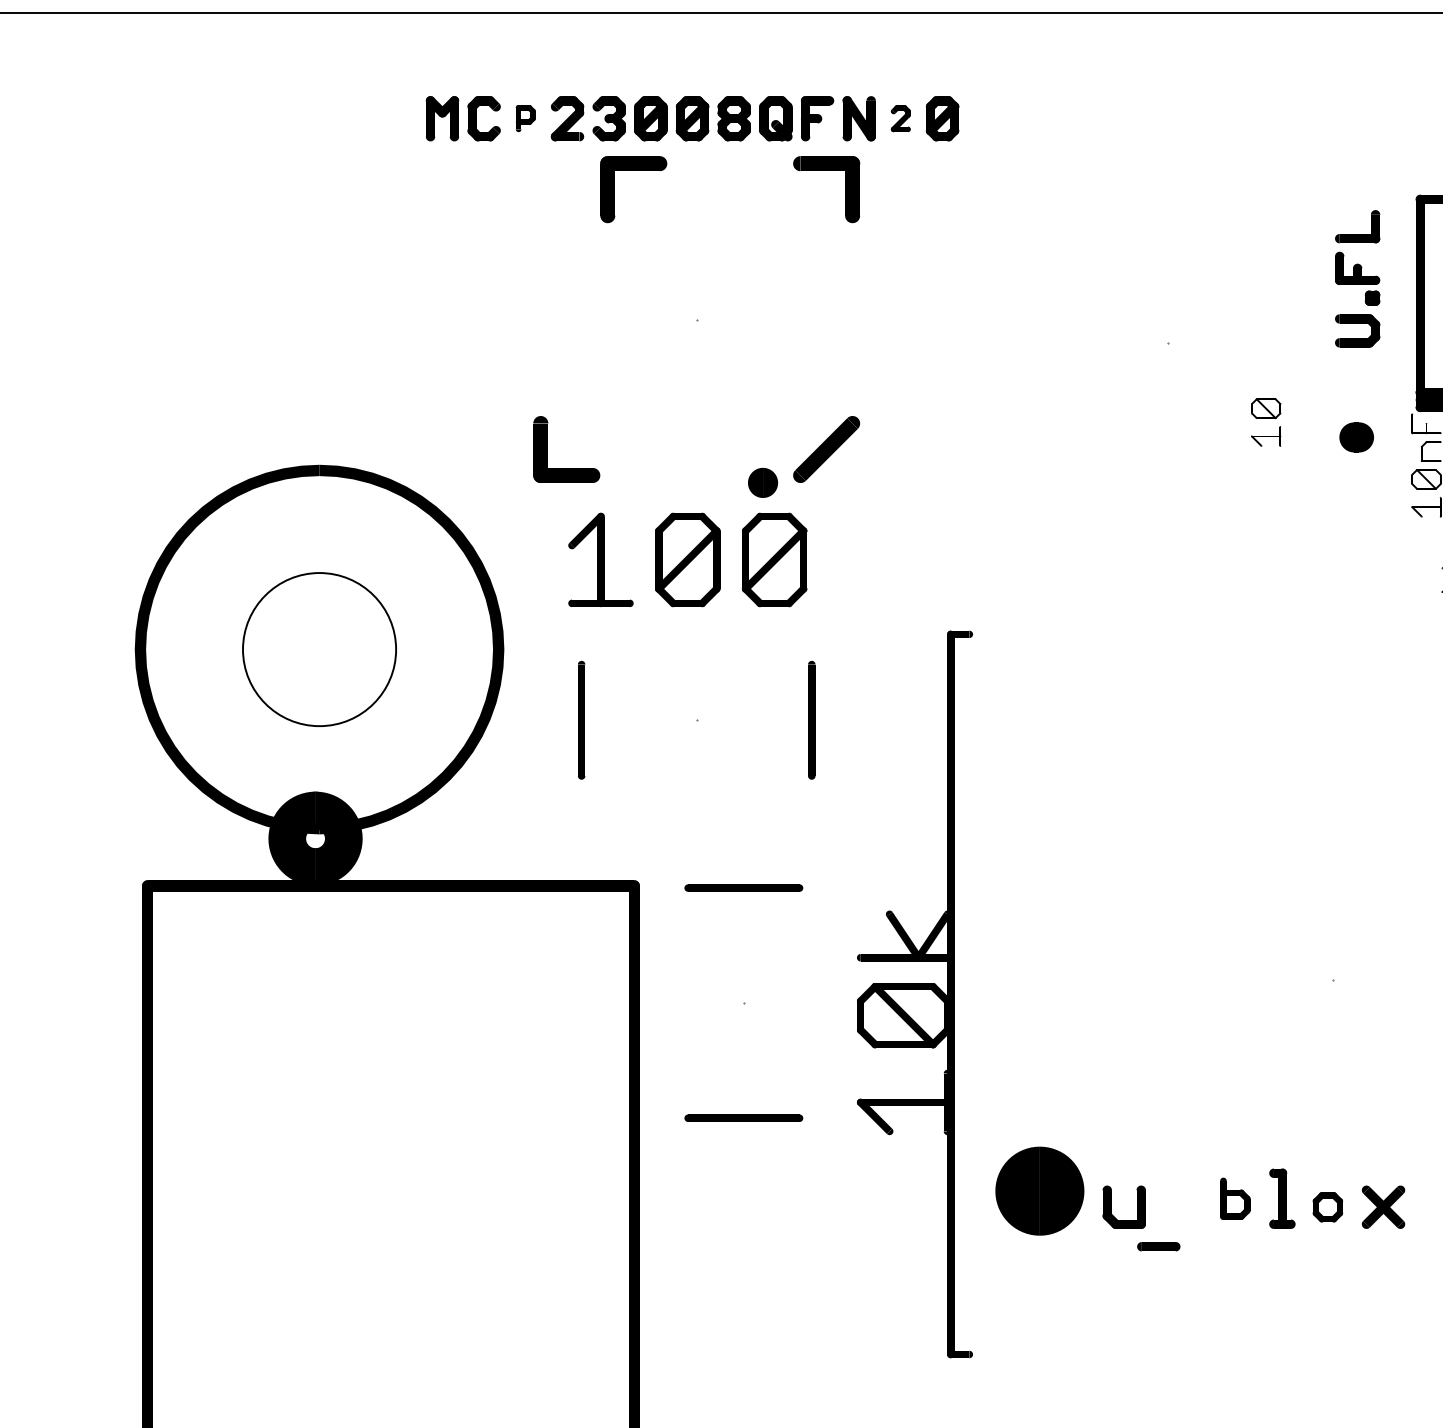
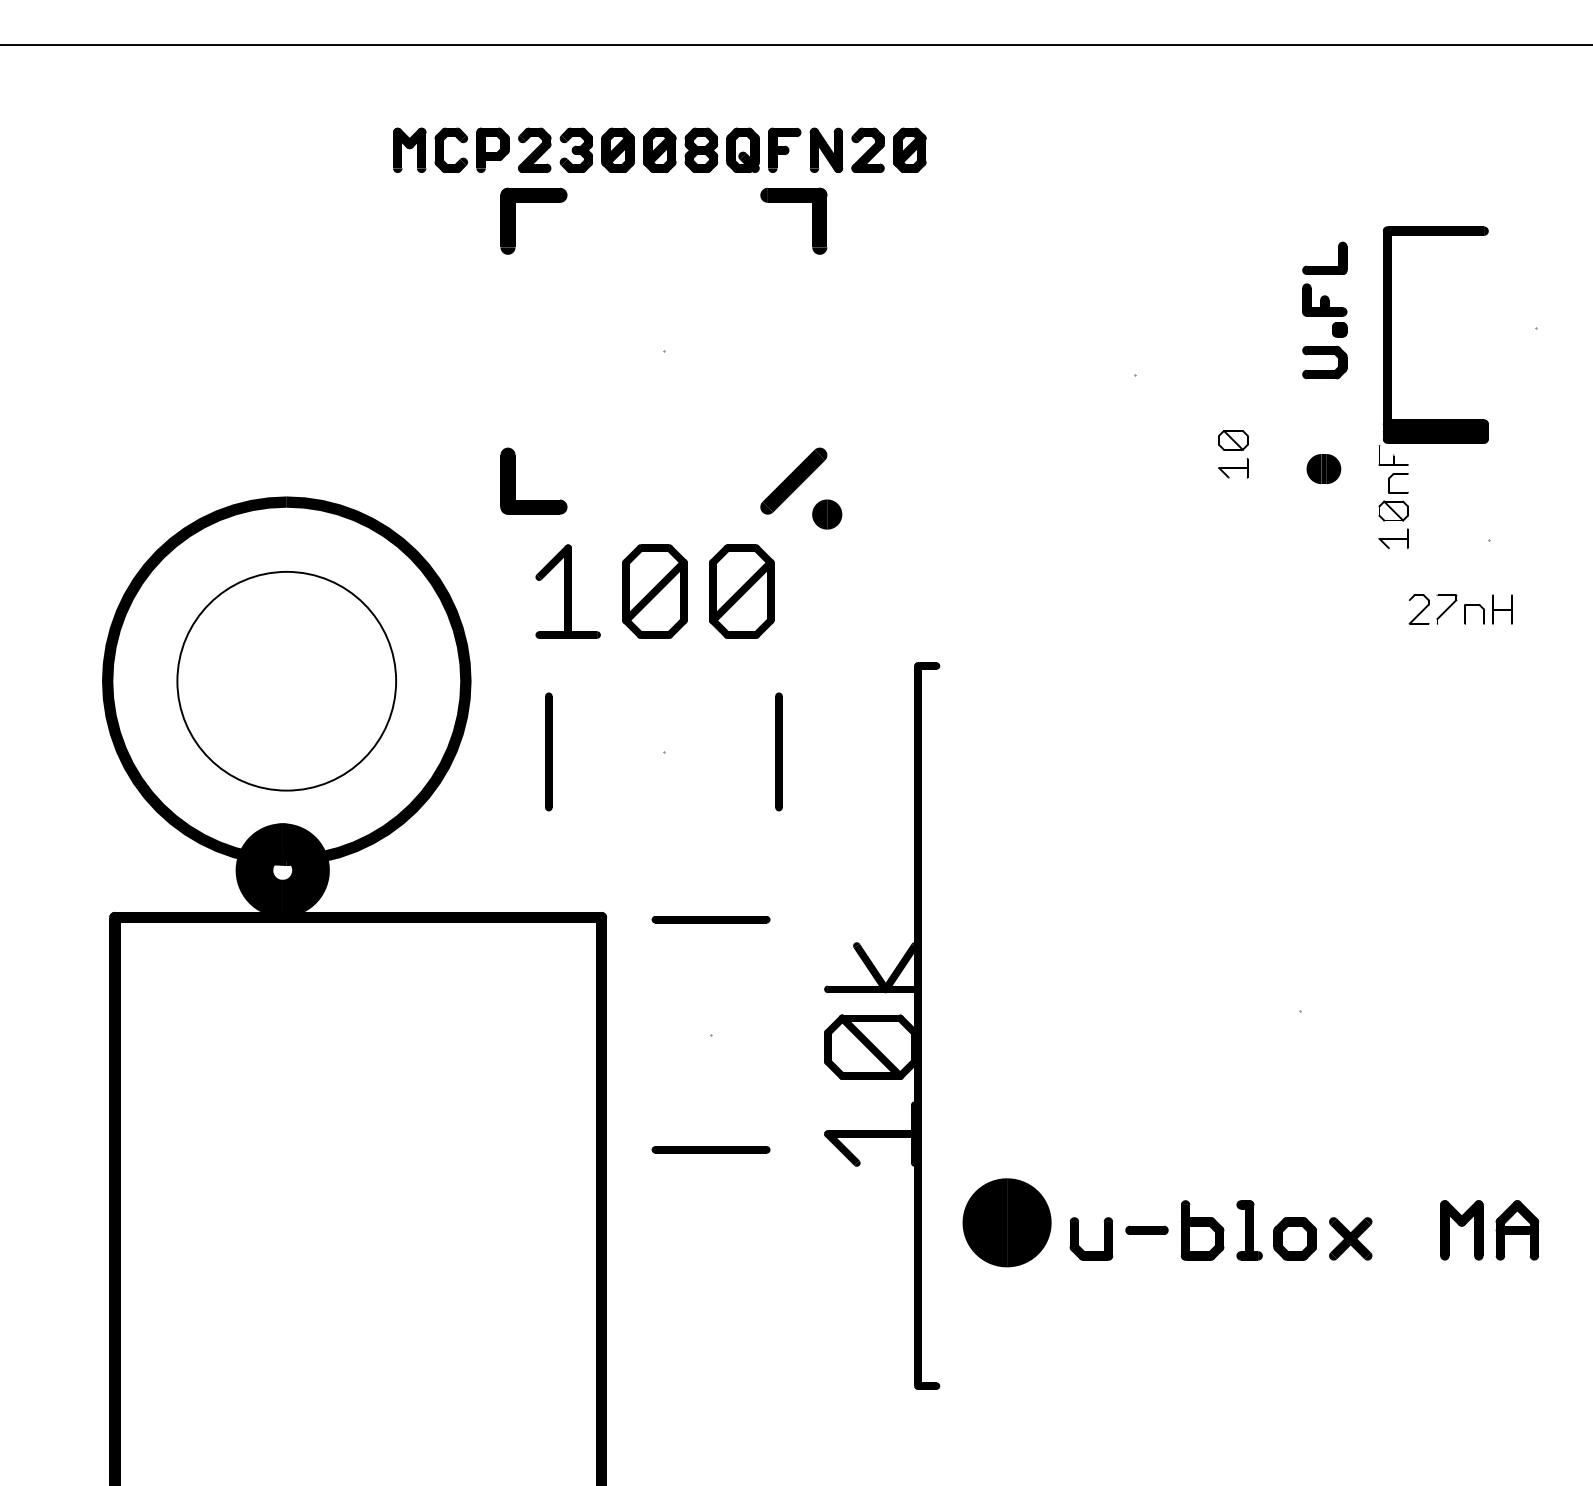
part: (525, 117) -> (492, 149), size x1.67
part: (900, 117) -> (867, 149), size x1.67
part: (633, 170) -> (533, 202), moved
part: (763, 482) -> (827, 514), moved
circle: (319, 648) -> (286, 680), size x1.43
part: (1235, 1198) -> (1202, 1230), size x1.43
part: (1327, 1206) -> (1294, 1238), size x1.43
part: (1158, 1245) -> (1146, 1229), moved

